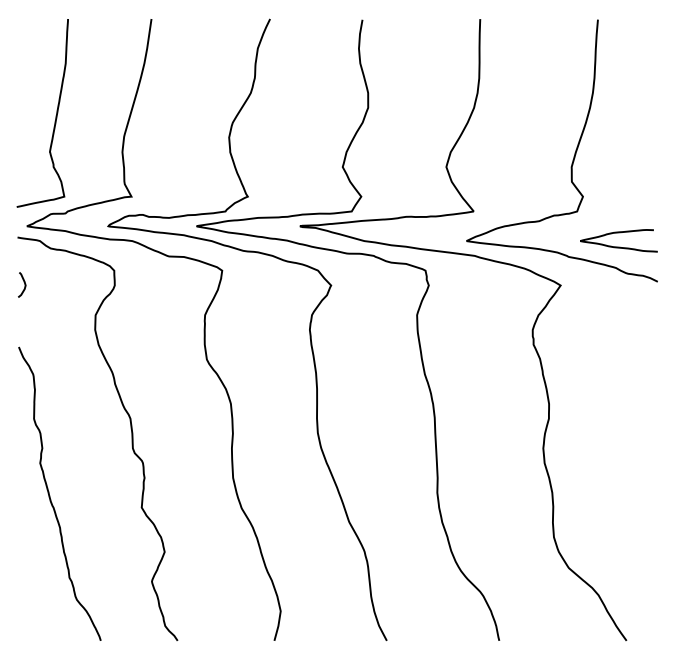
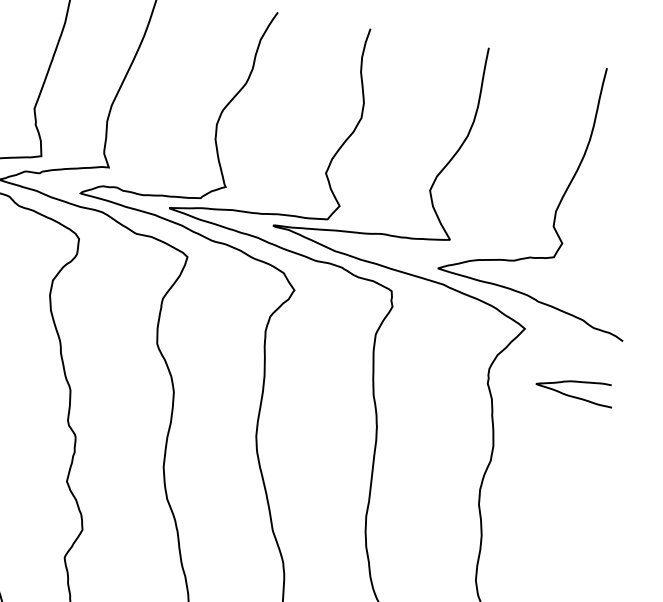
curve: (618, 246) -> (573, 395), moved

